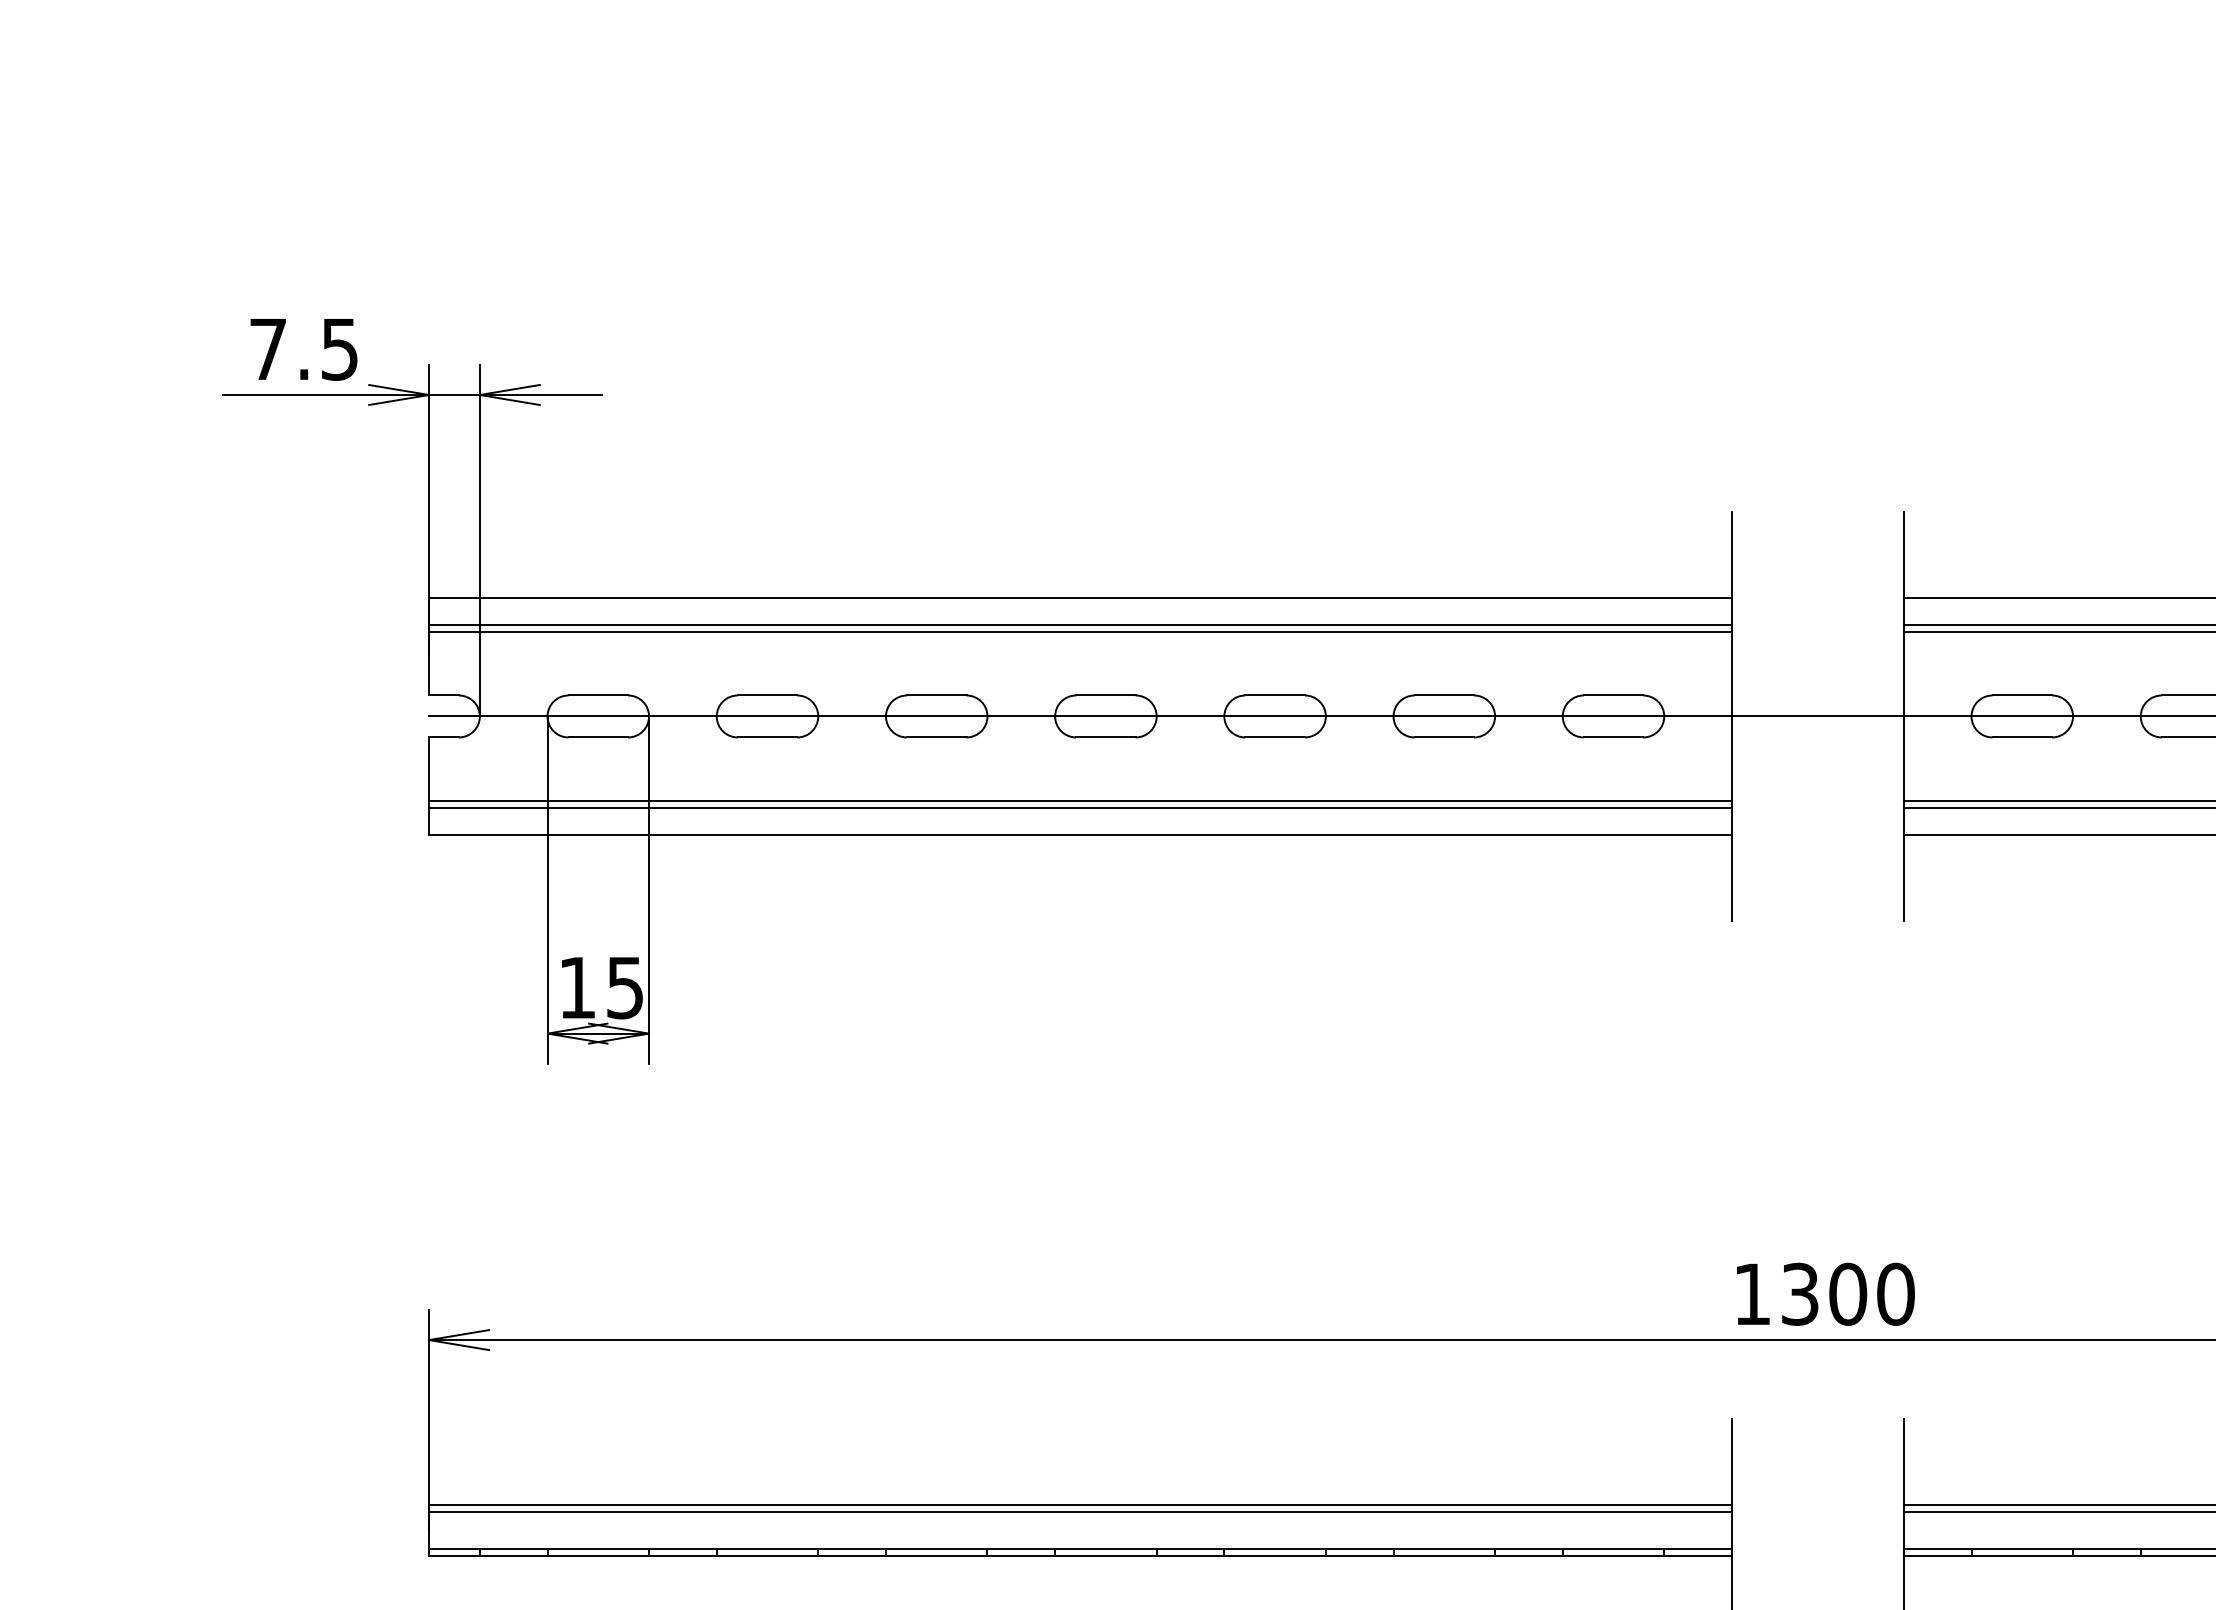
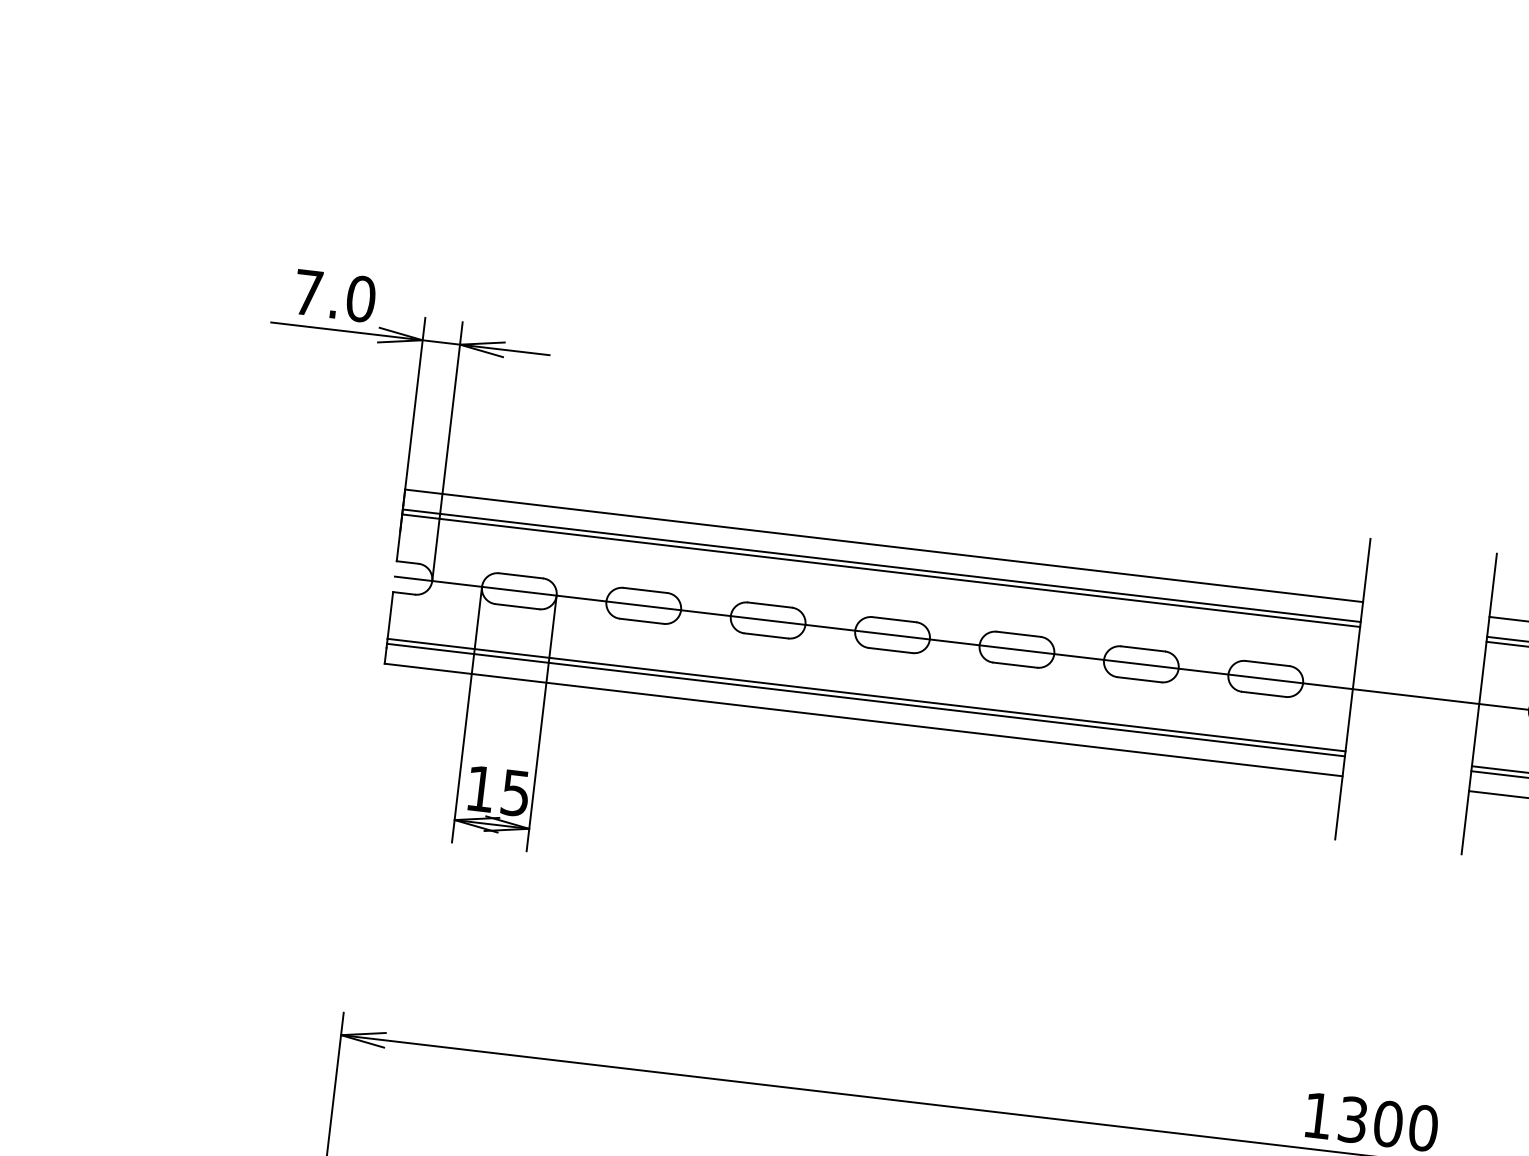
text: (339, 348) -> (360, 298), 7.5 -> 7.0

